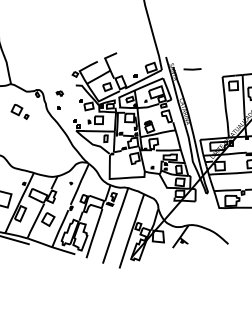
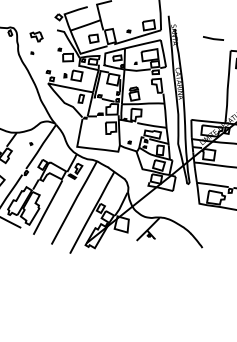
line: (192, 69) -> (213, 38), moved
part: (59, 93) -> (36, 36), size x1.67

